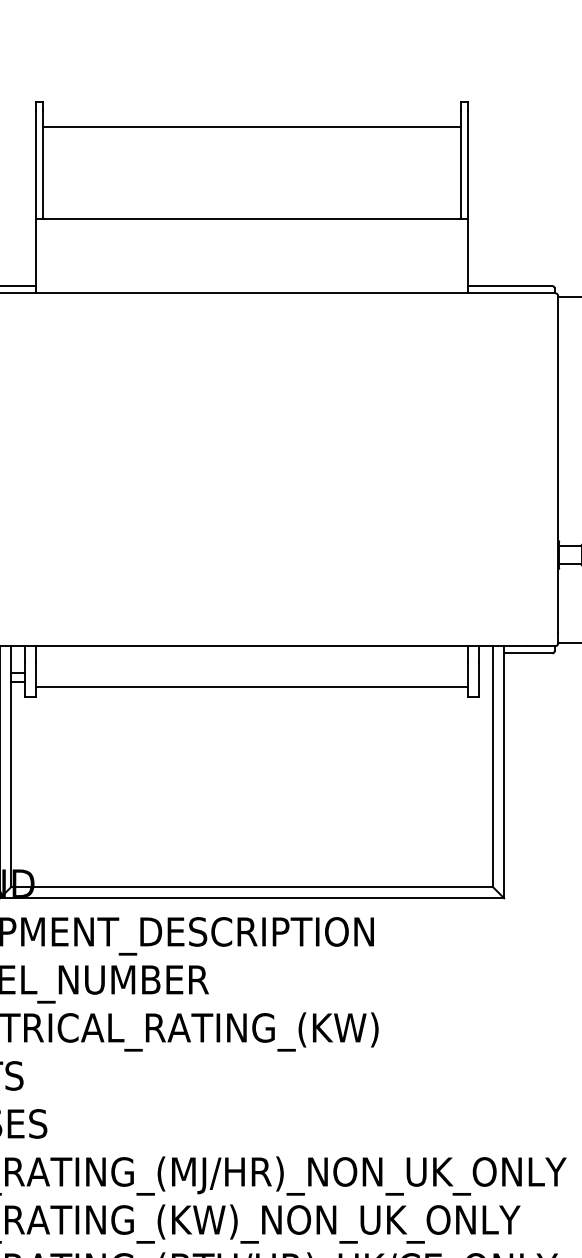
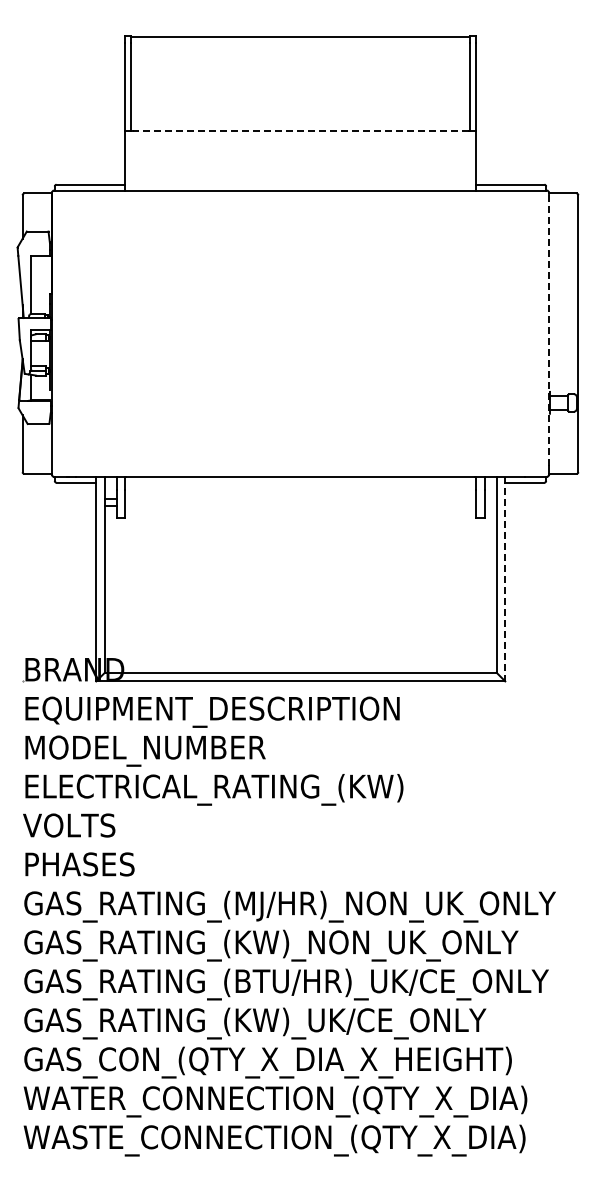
line: (251, 126) -> (300, 36), moved
line: (251, 219) -> (300, 130), solid -> dashed
line: (558, 464) -> (549, 329), solid -> dashed
line: (251, 687) -> (300, 510), removed
line: (504, 772) -> (505, 579), solid -> dashed

